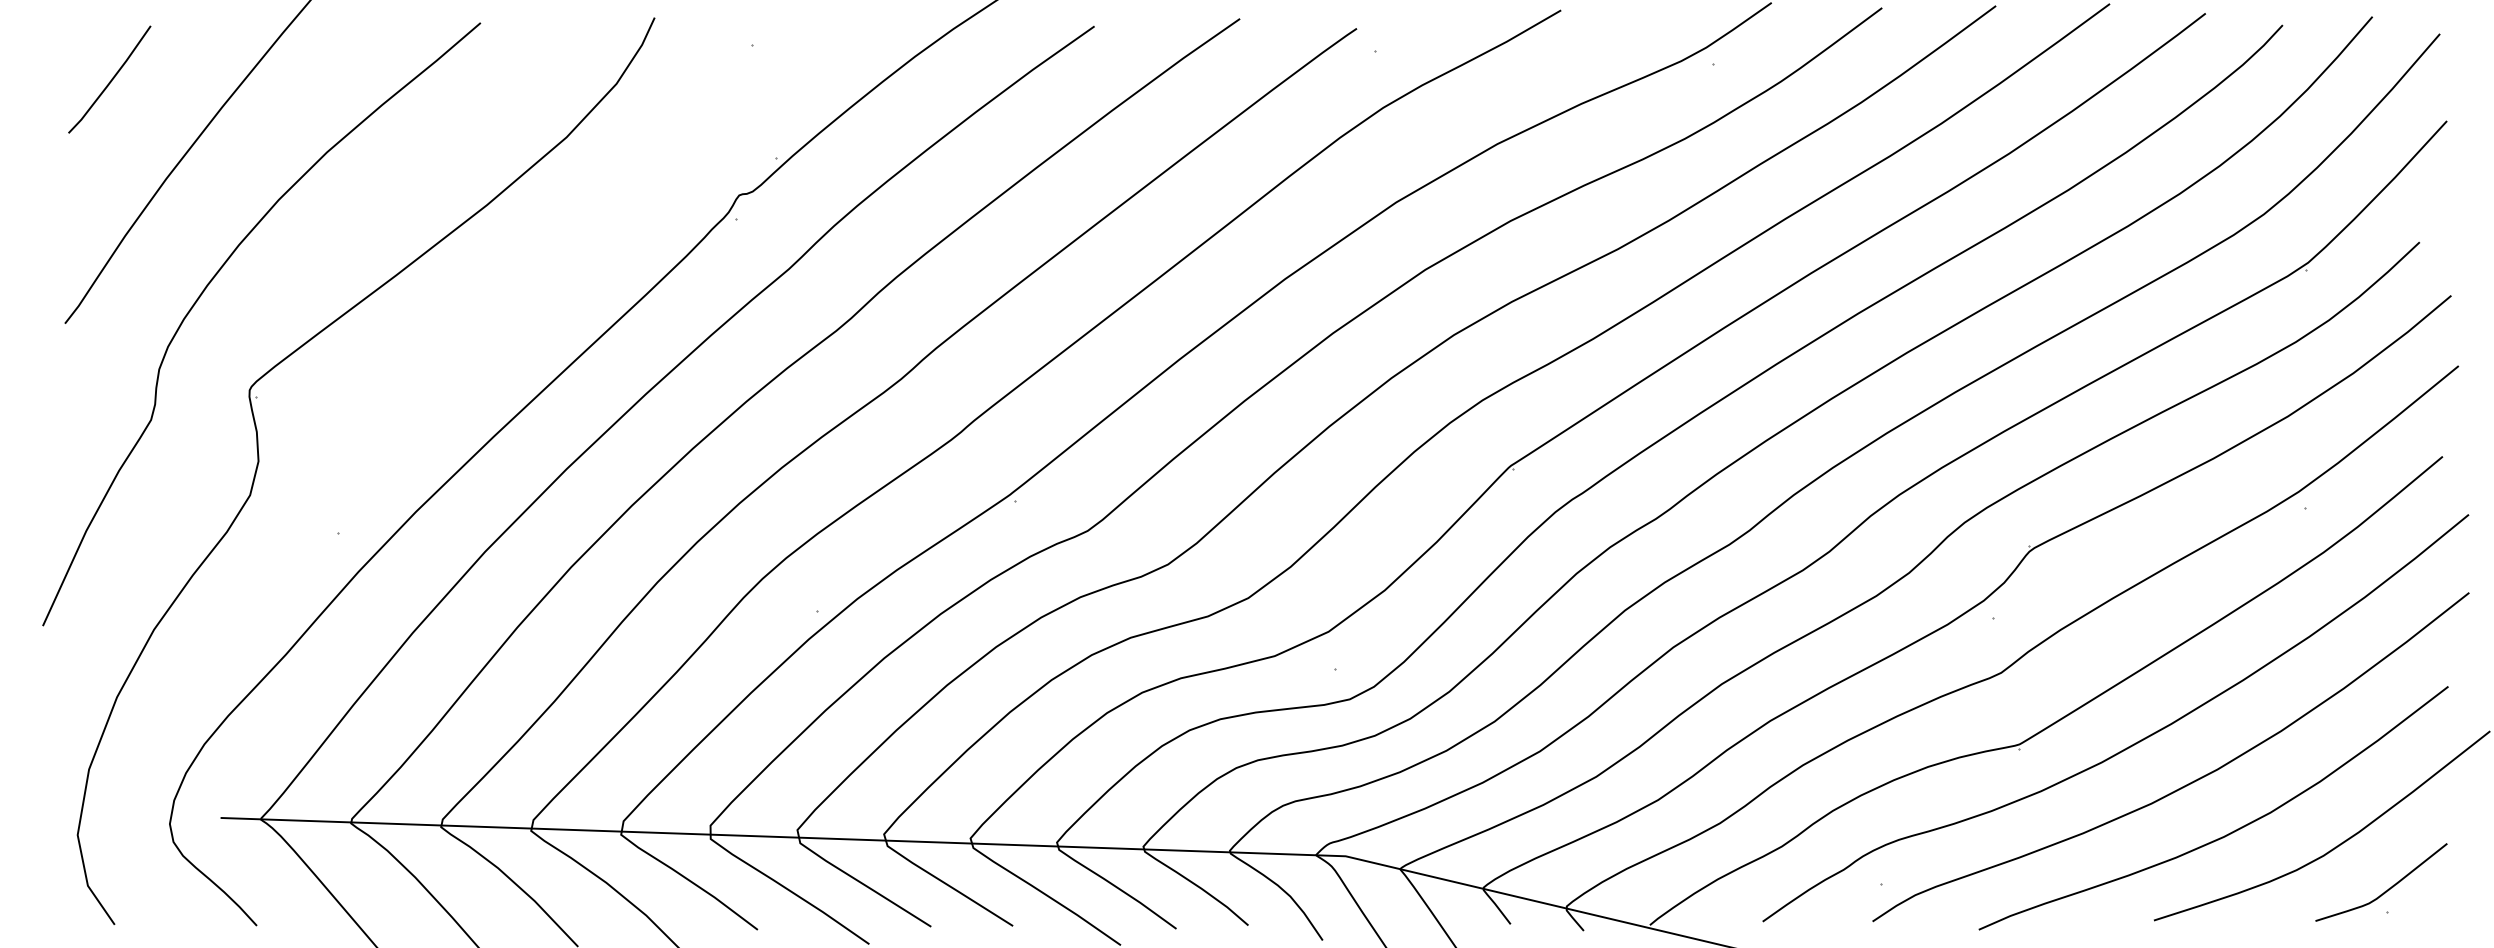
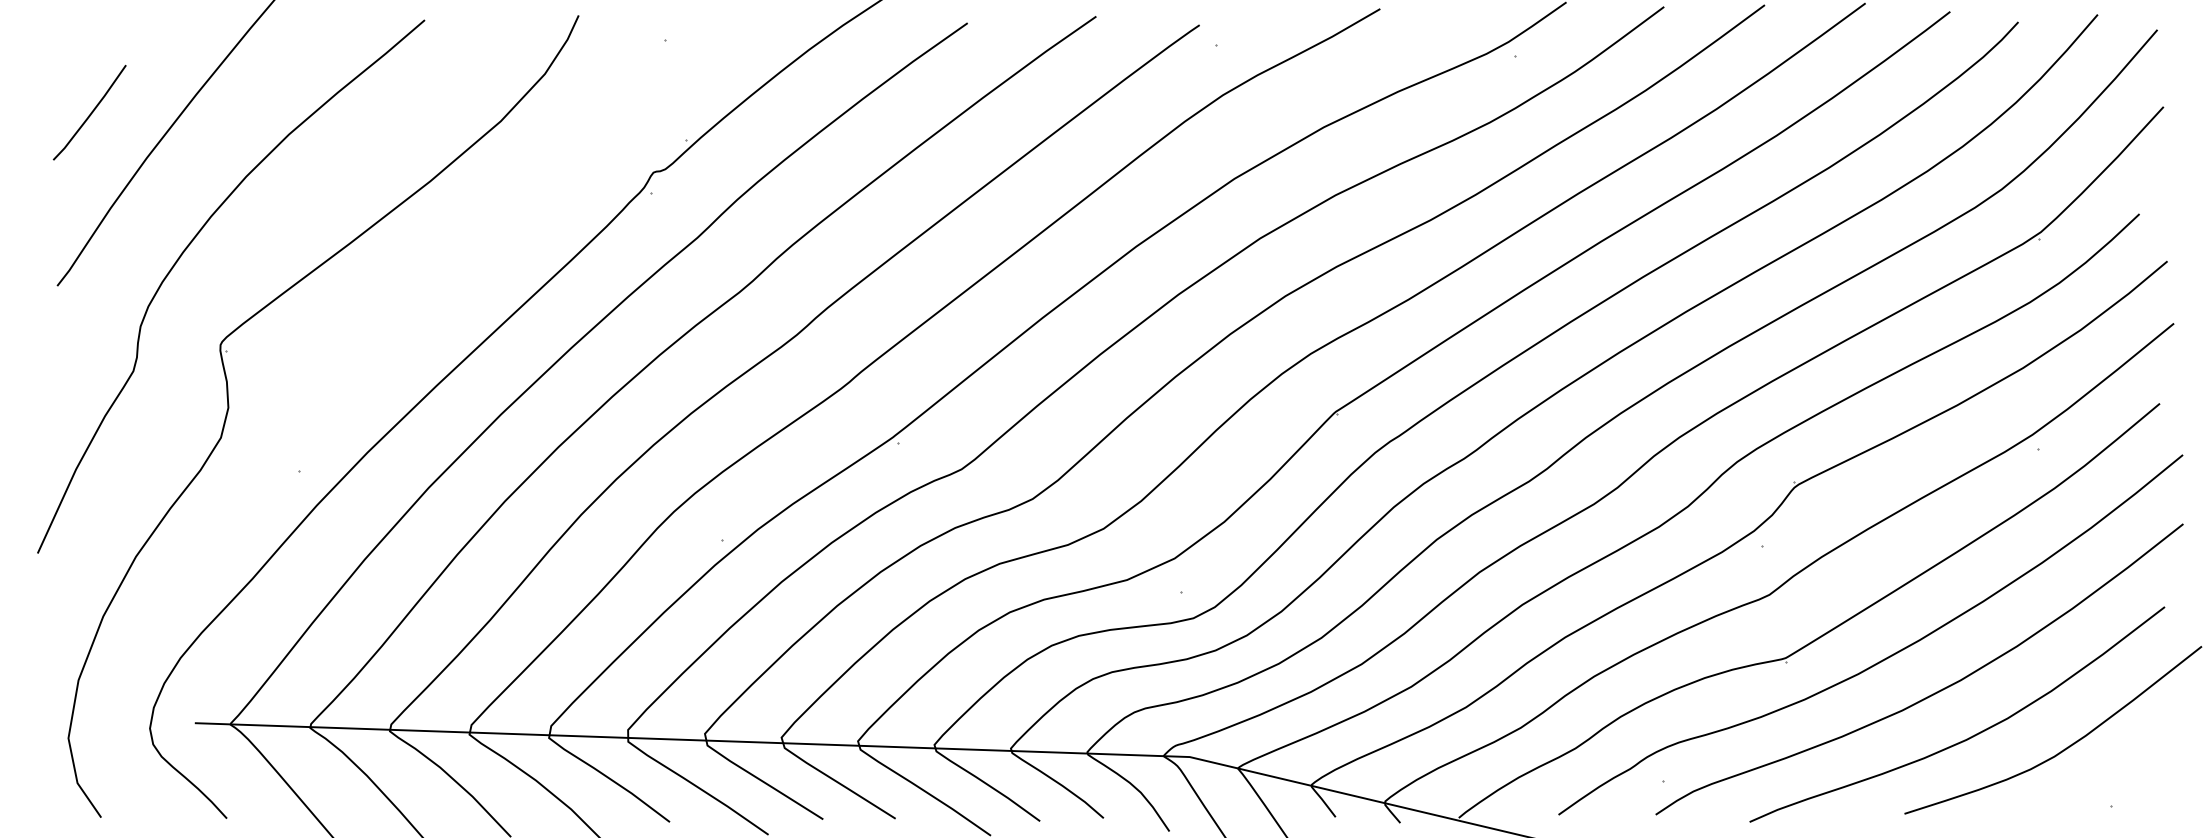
curve: (110, 80) -> (90, 113), moved
curve: (2388, 888) -> (2111, 785), removed

